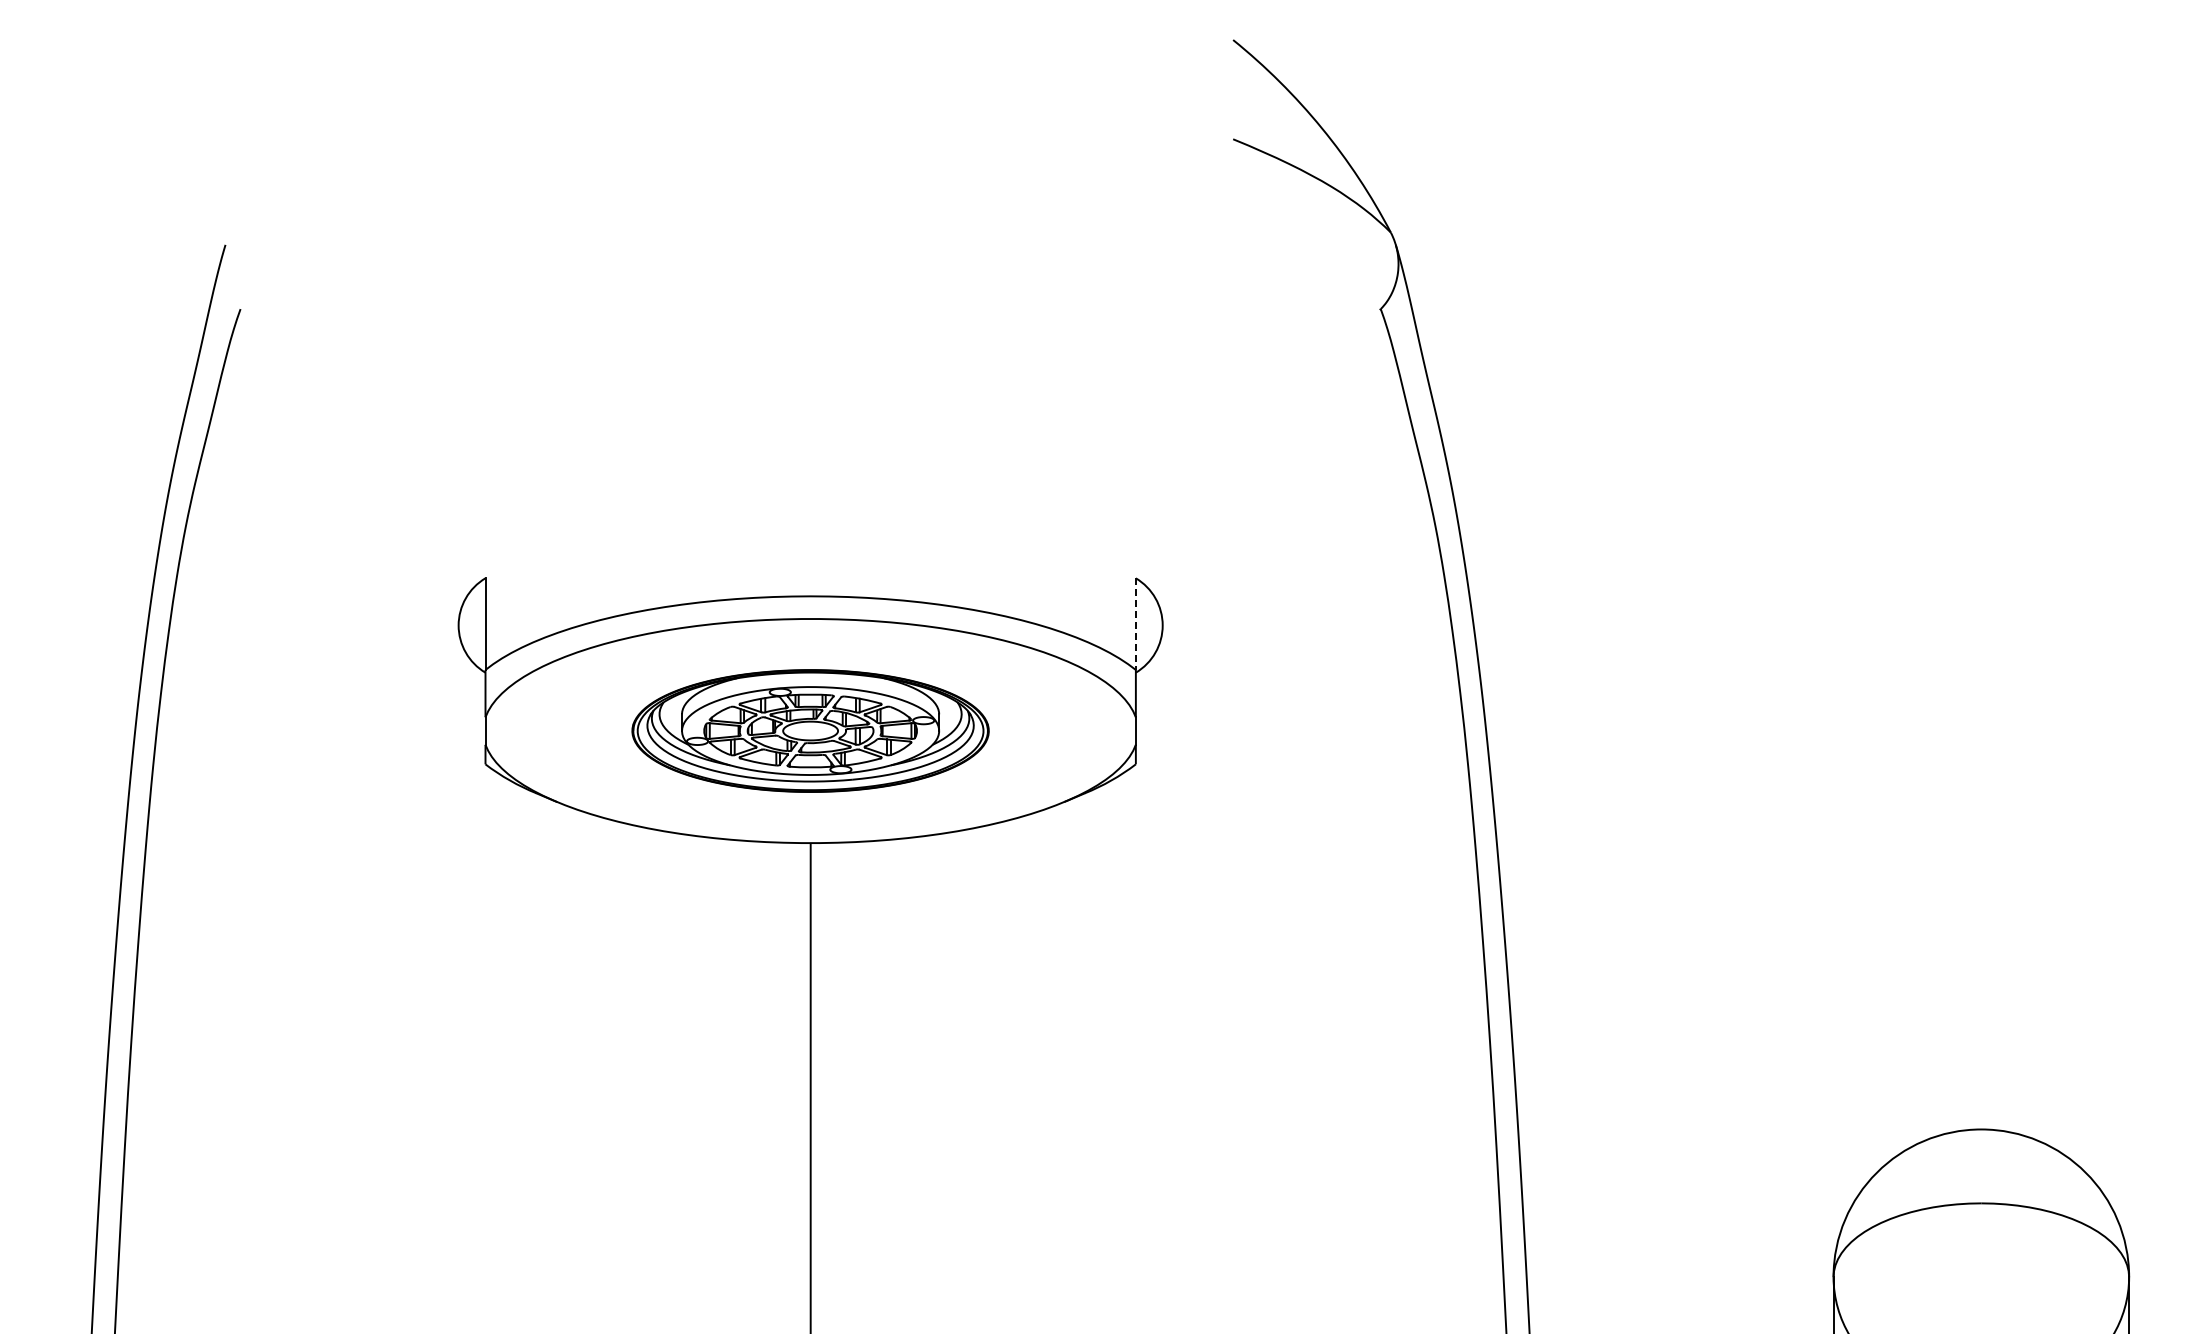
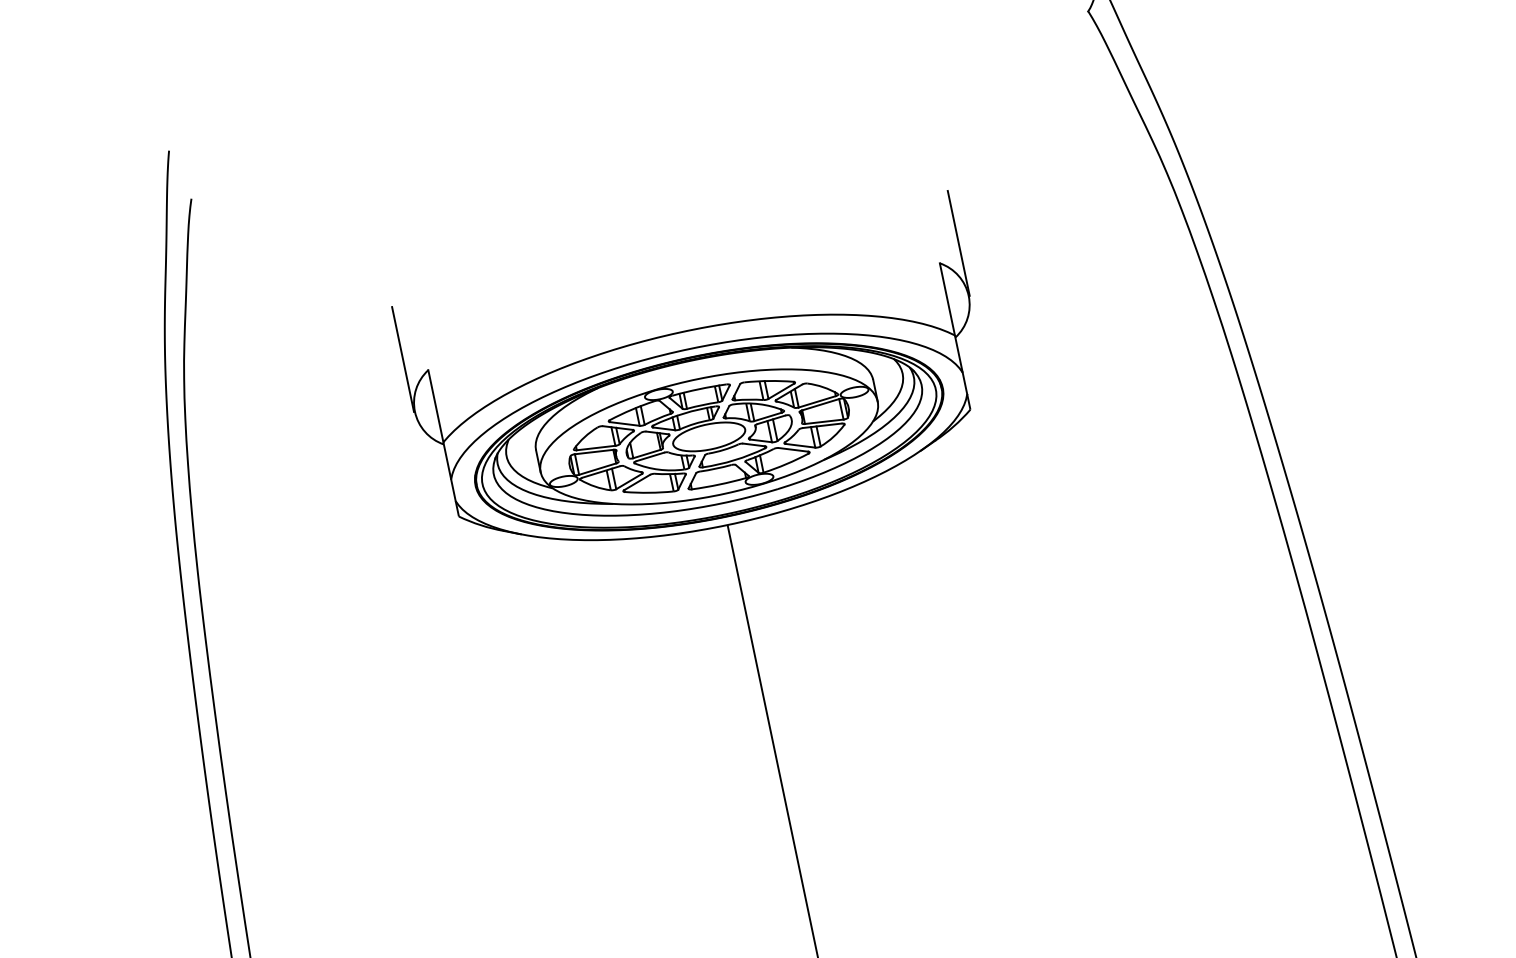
line: (457, 558) -> (403, 359), added
line: (1163, 558) -> (958, 243), added
line: (1135, 624) -> (947, 299), dashed -> solid
part: (810, 730) -> (708, 436), size x1.67

